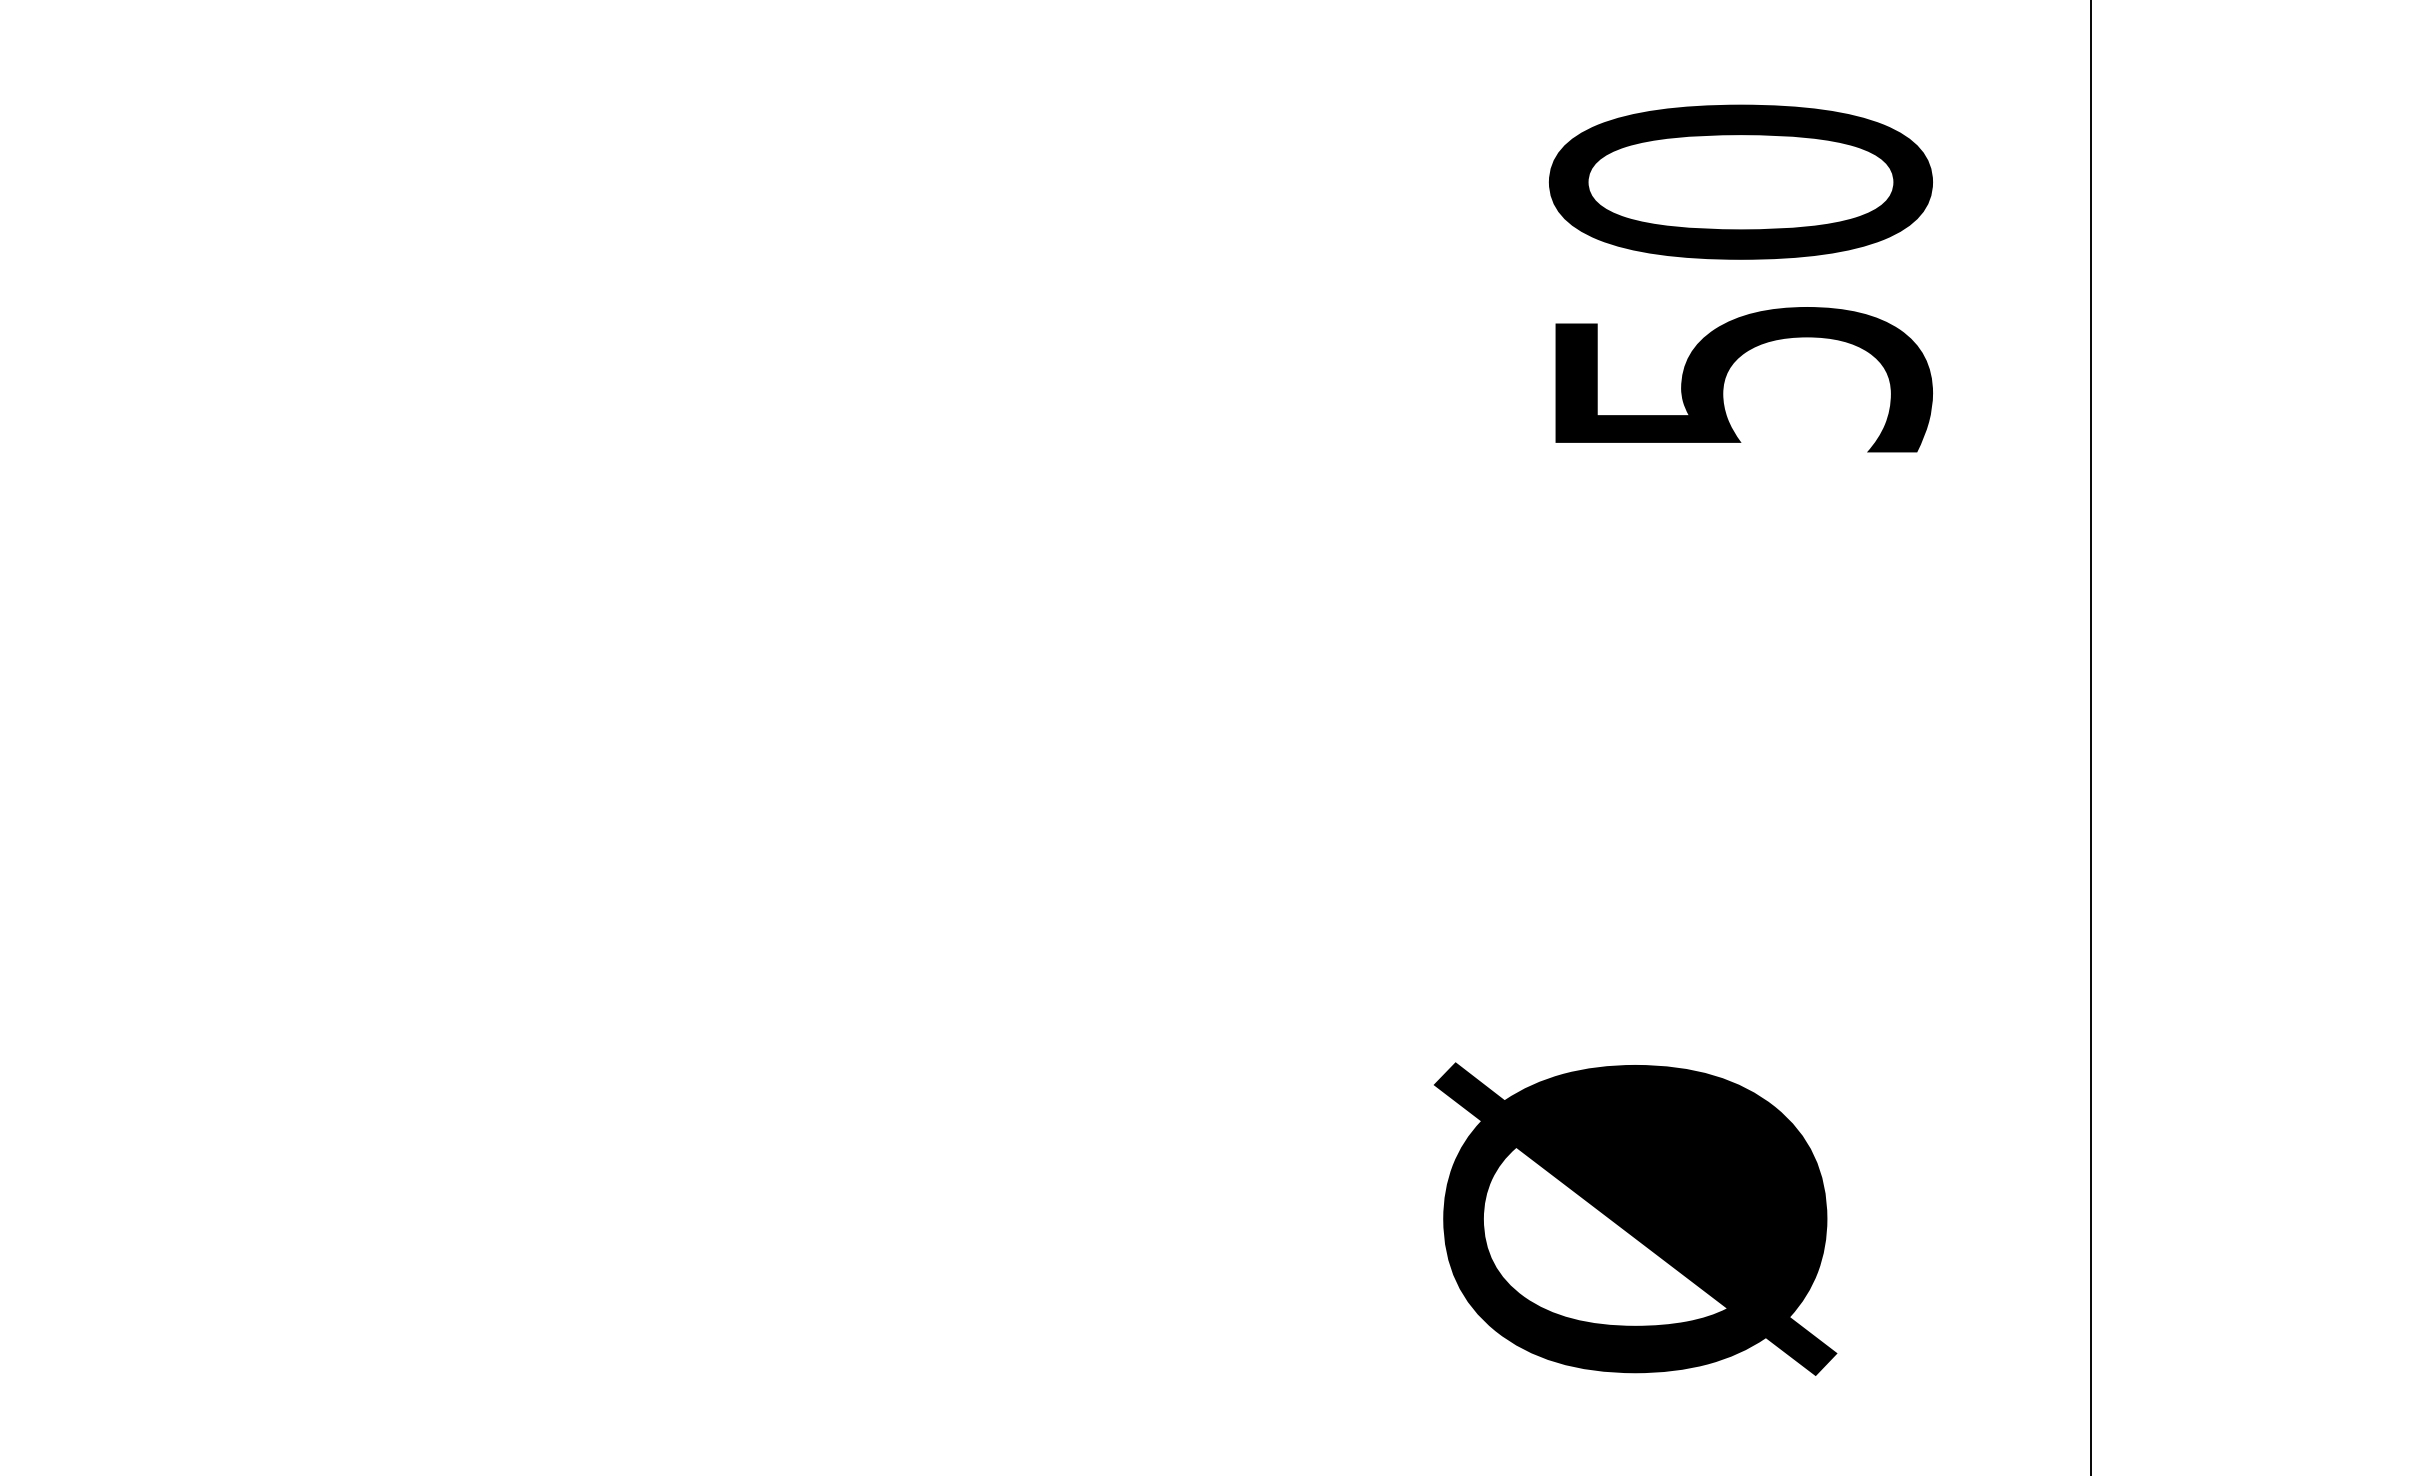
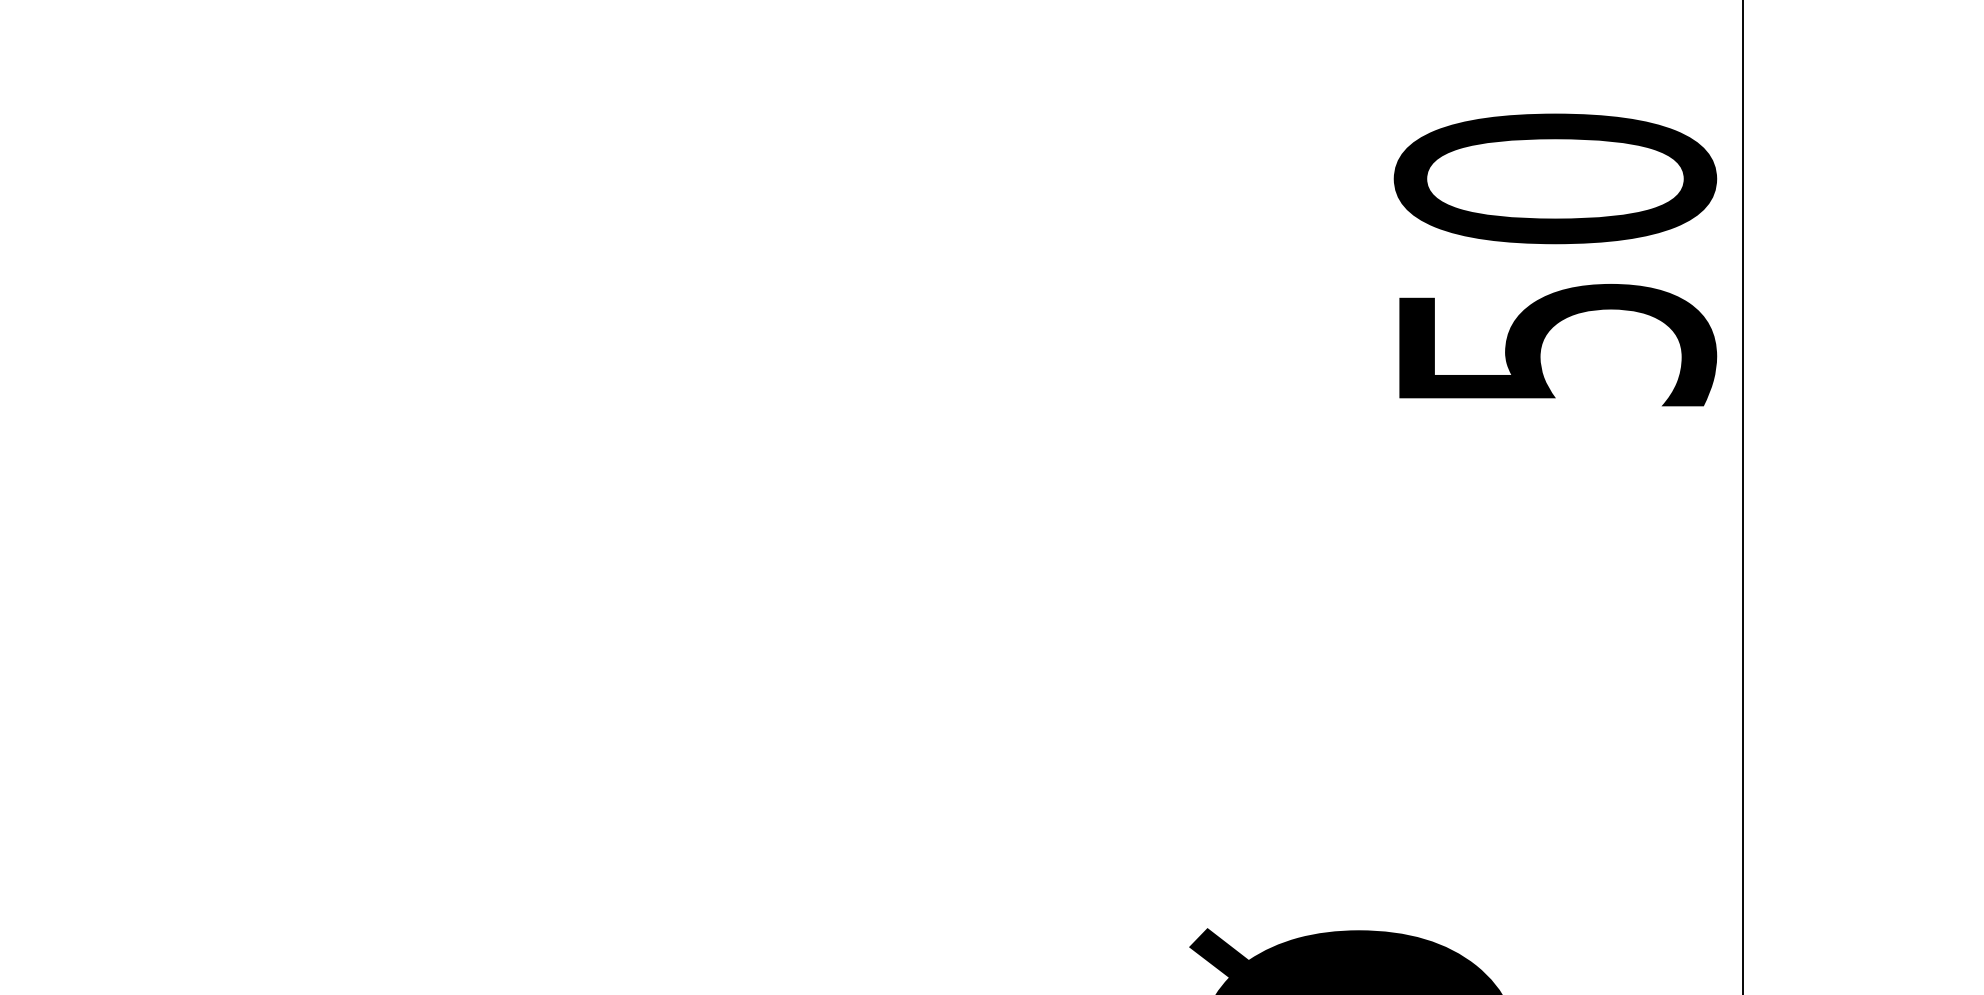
text: (1740, 278) -> (1555, 259), moved

